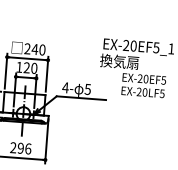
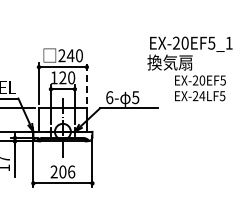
line: (46, 74) -> (86, 83), solid -> dashed
text: (65, 87) -> (109, 97), 4- -> 6-
text: (145, 92) -> (202, 96), EX-20LF5 -> EX-24LF5
text: (20, 147) -> (62, 171), 296 -> 206

